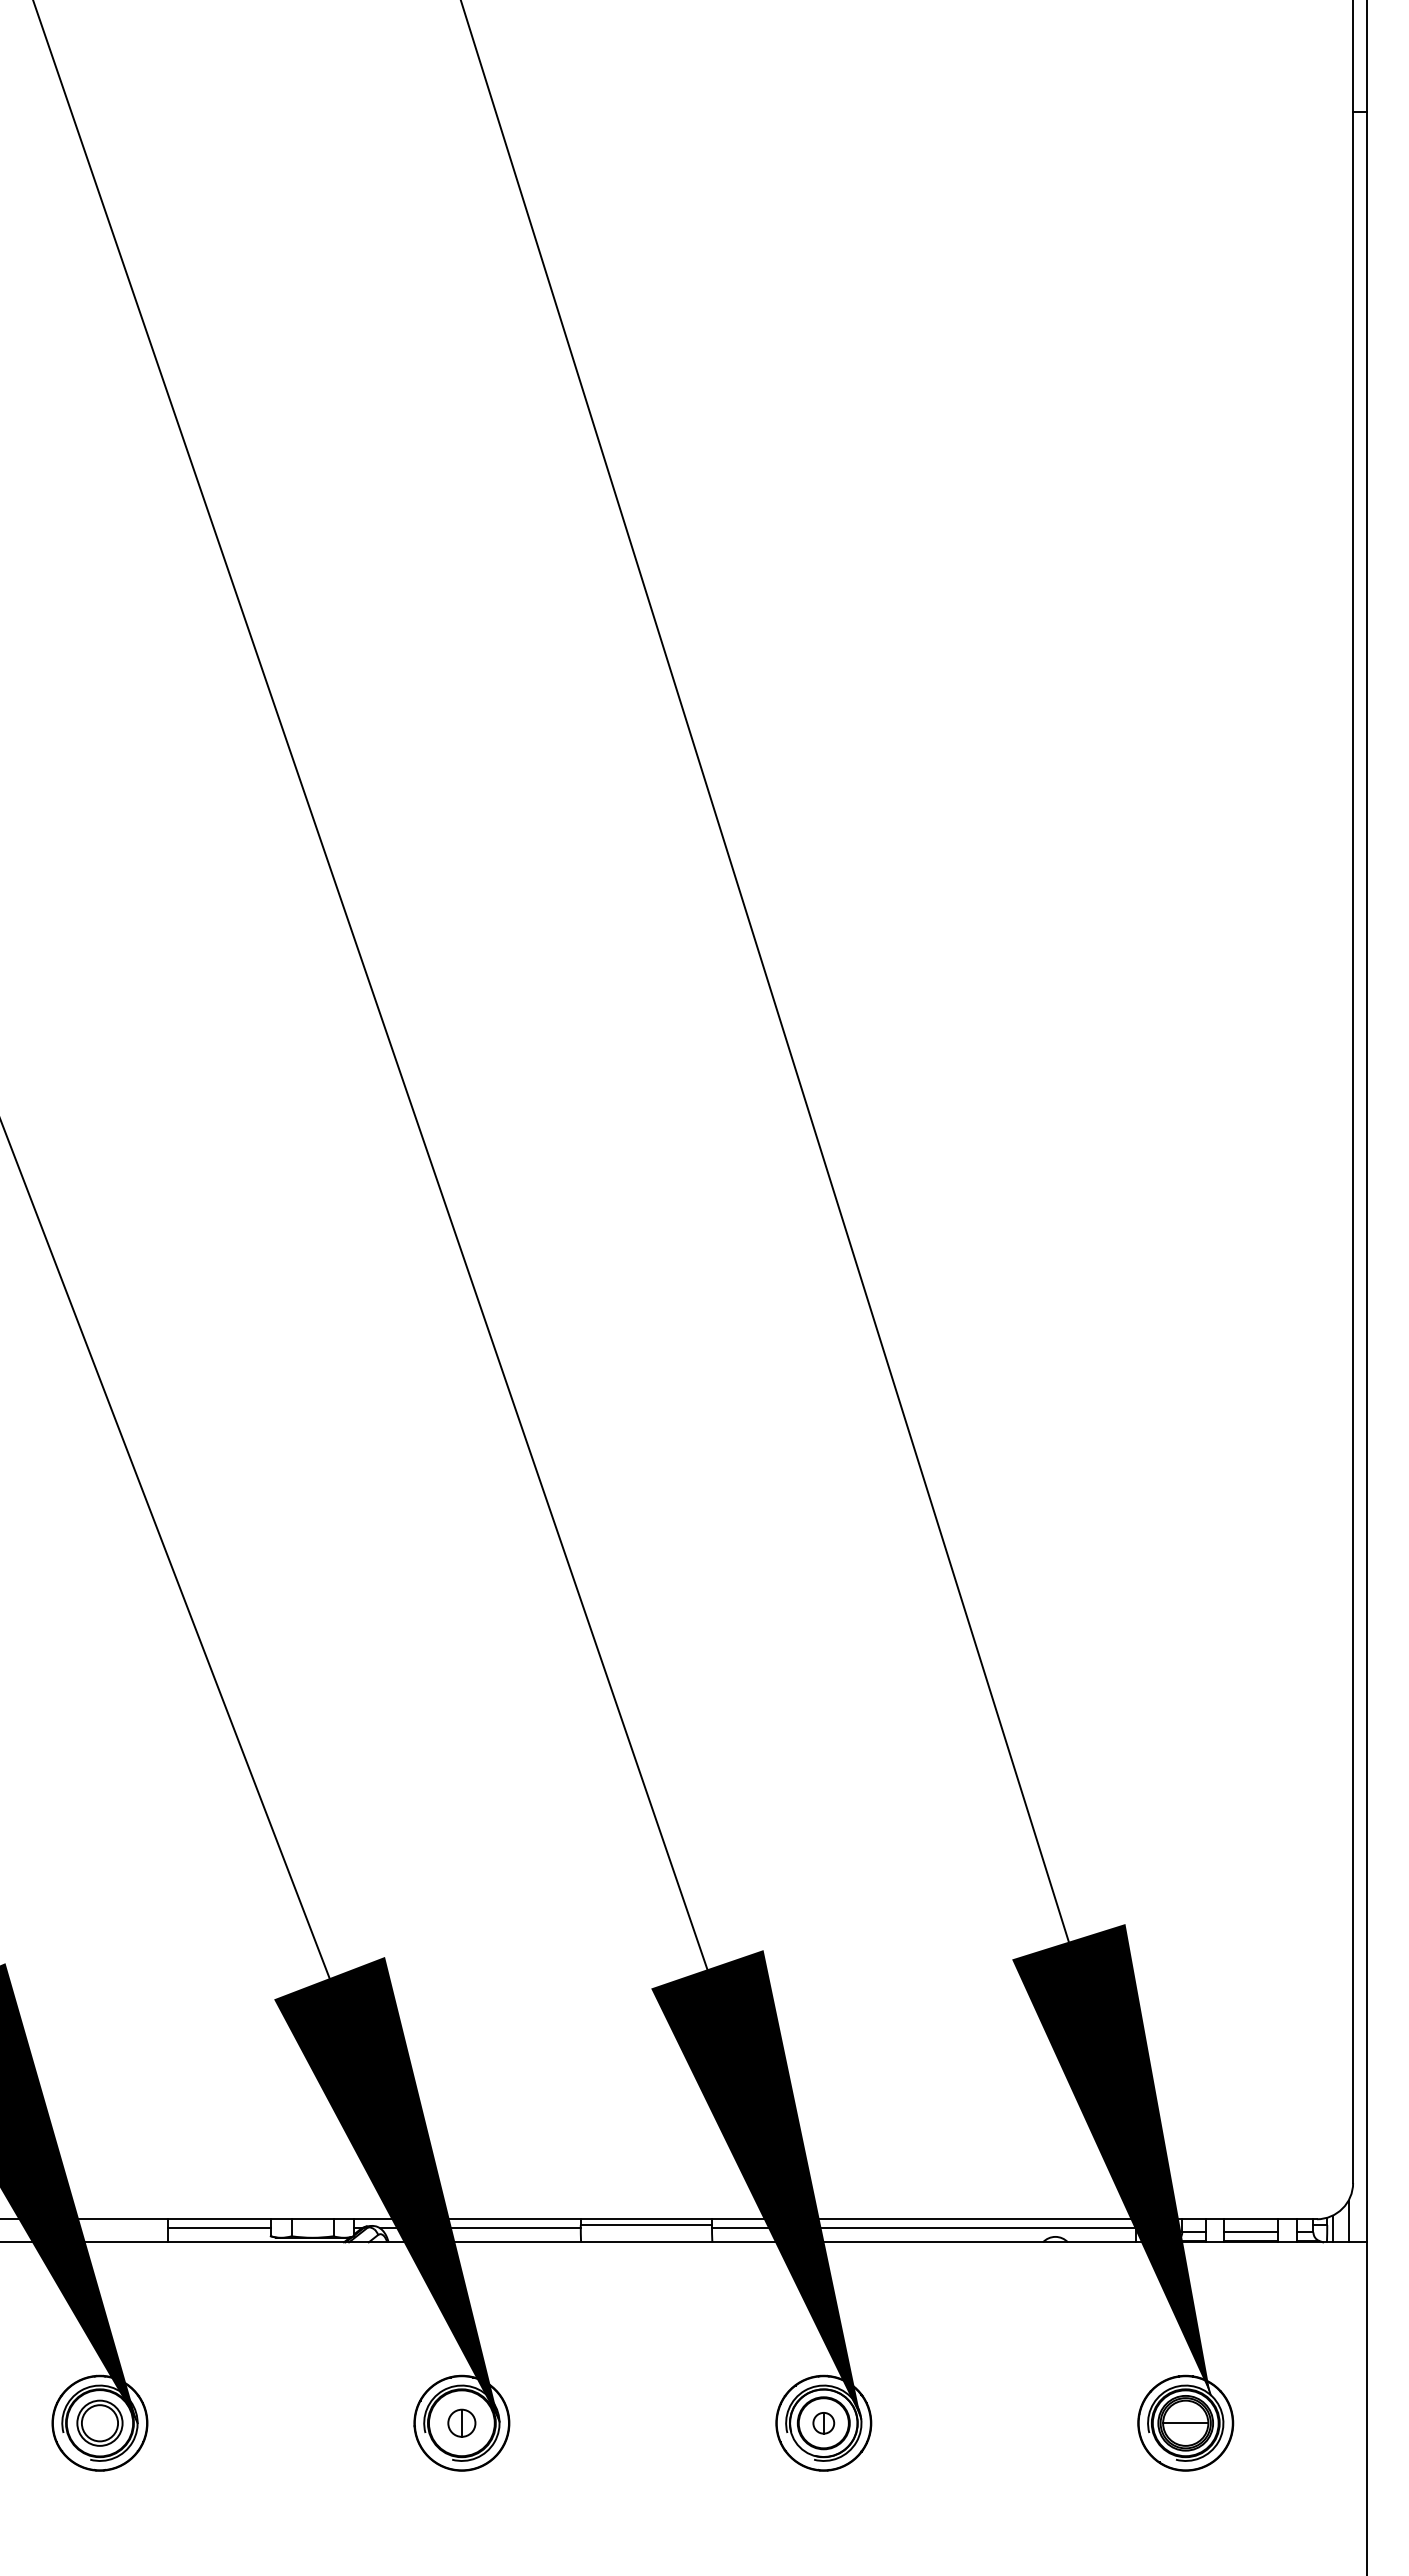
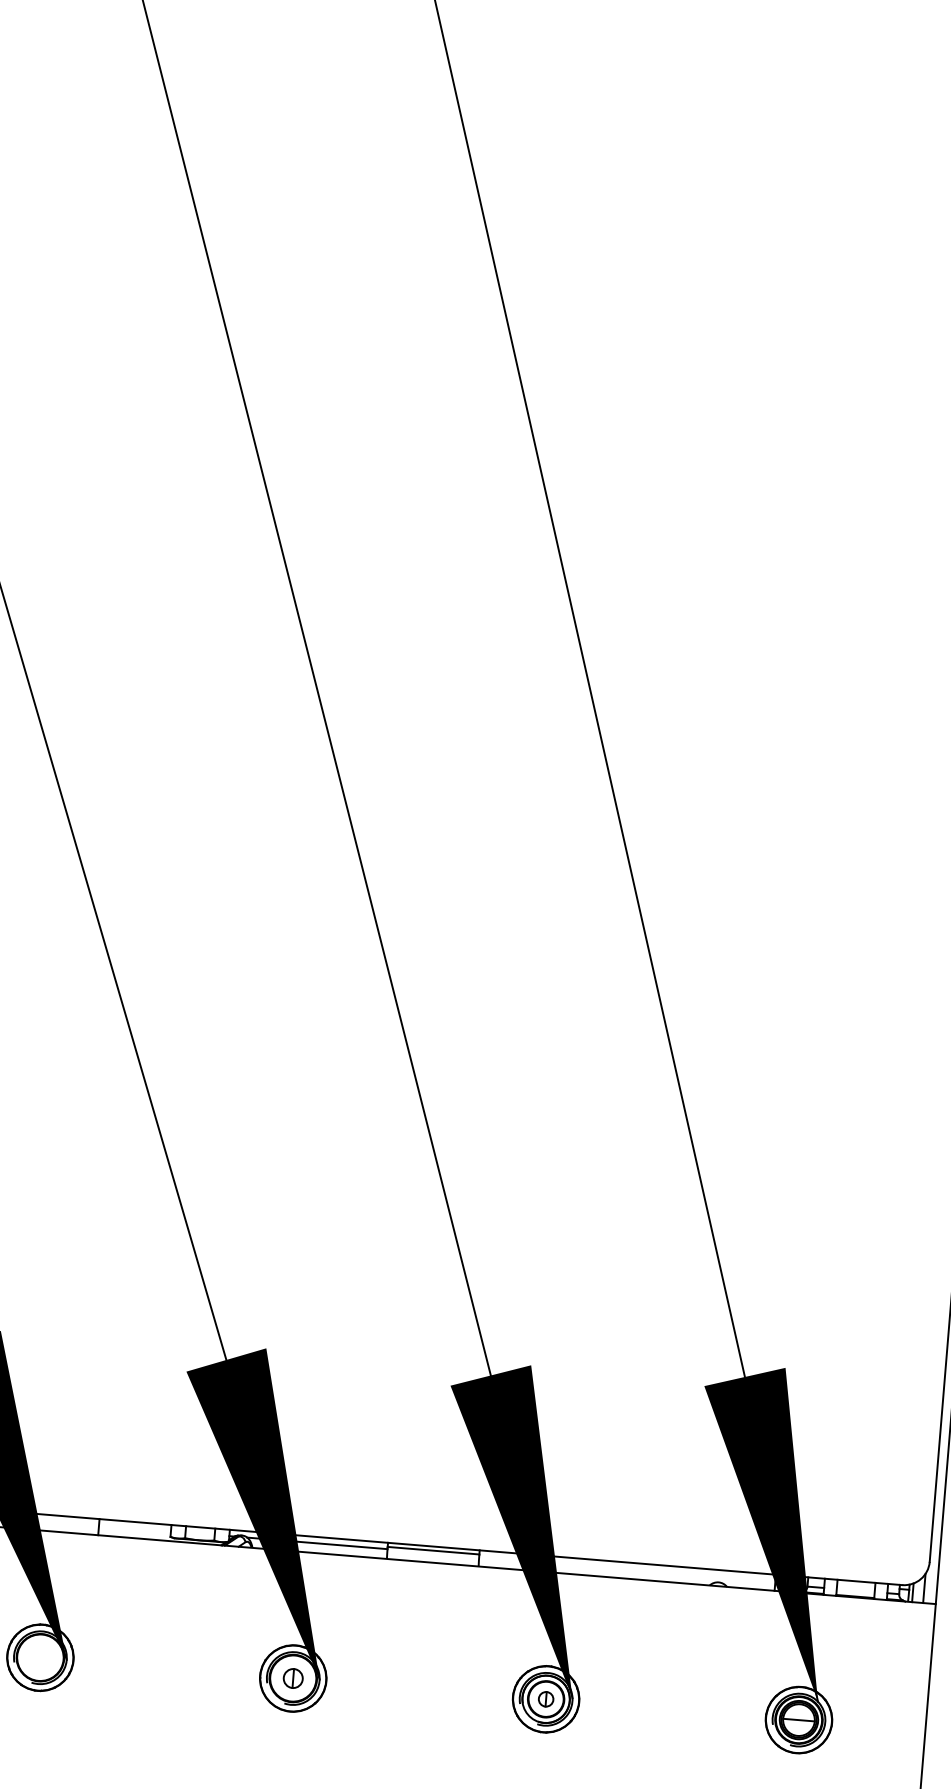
line: (218, 2228) -> (134, 1528), removed
line: (923, 2228) -> (626, 1568), removed
line: (1251, 2232) -> (855, 1590), removed
part: (99, 2422) -> (40, 1657), removed

